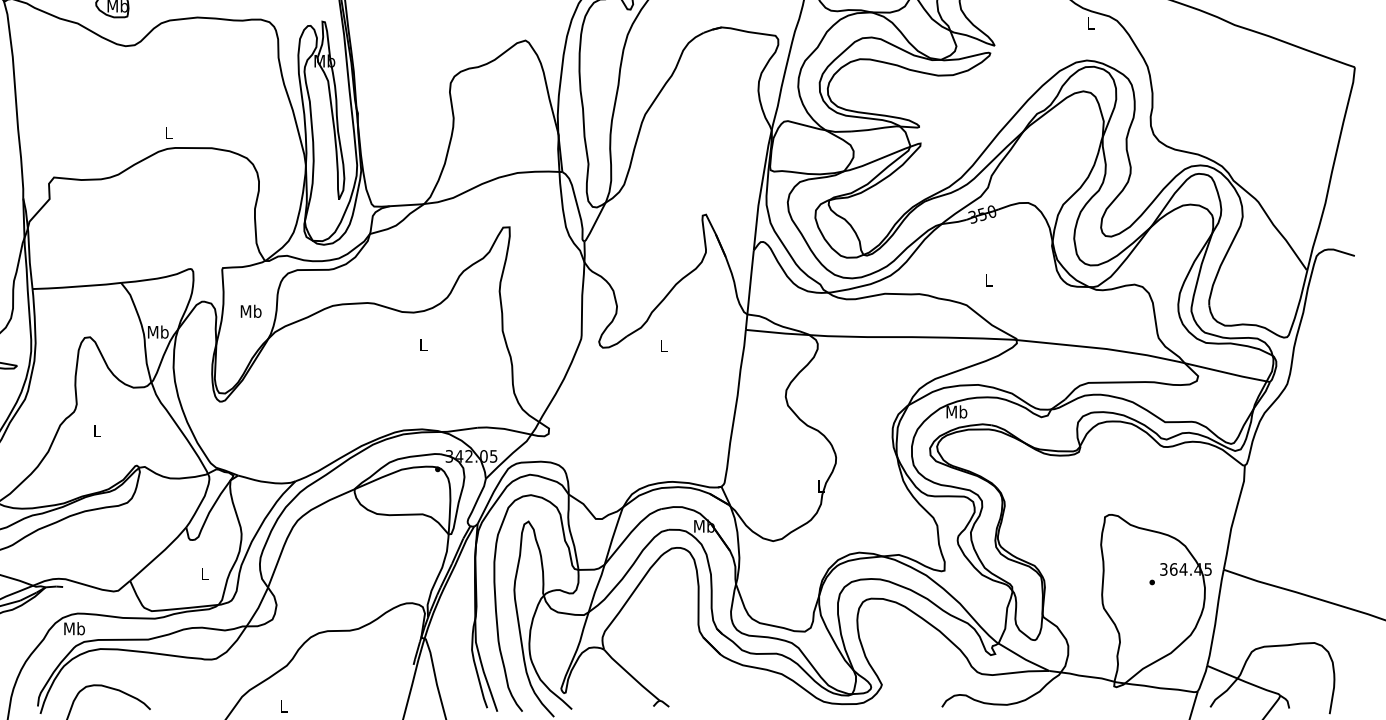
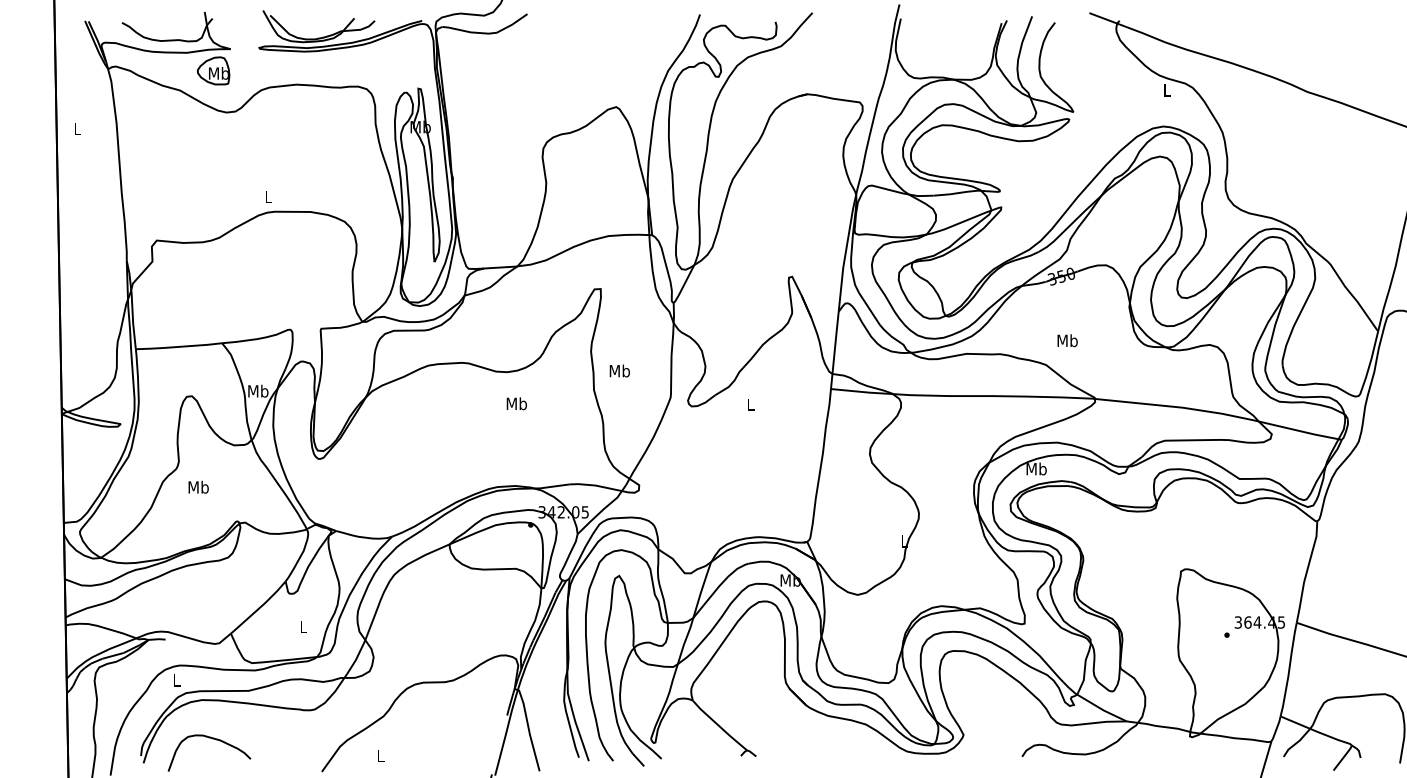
text: (988, 280) -> (1067, 340), L -> Mb
text: (250, 310) -> (619, 370), moved
text: (423, 344) -> (516, 403), L -> Mb
text: (96, 429) -> (198, 486), L -> Mb
text: (74, 627) -> (176, 679), Mb -> L

